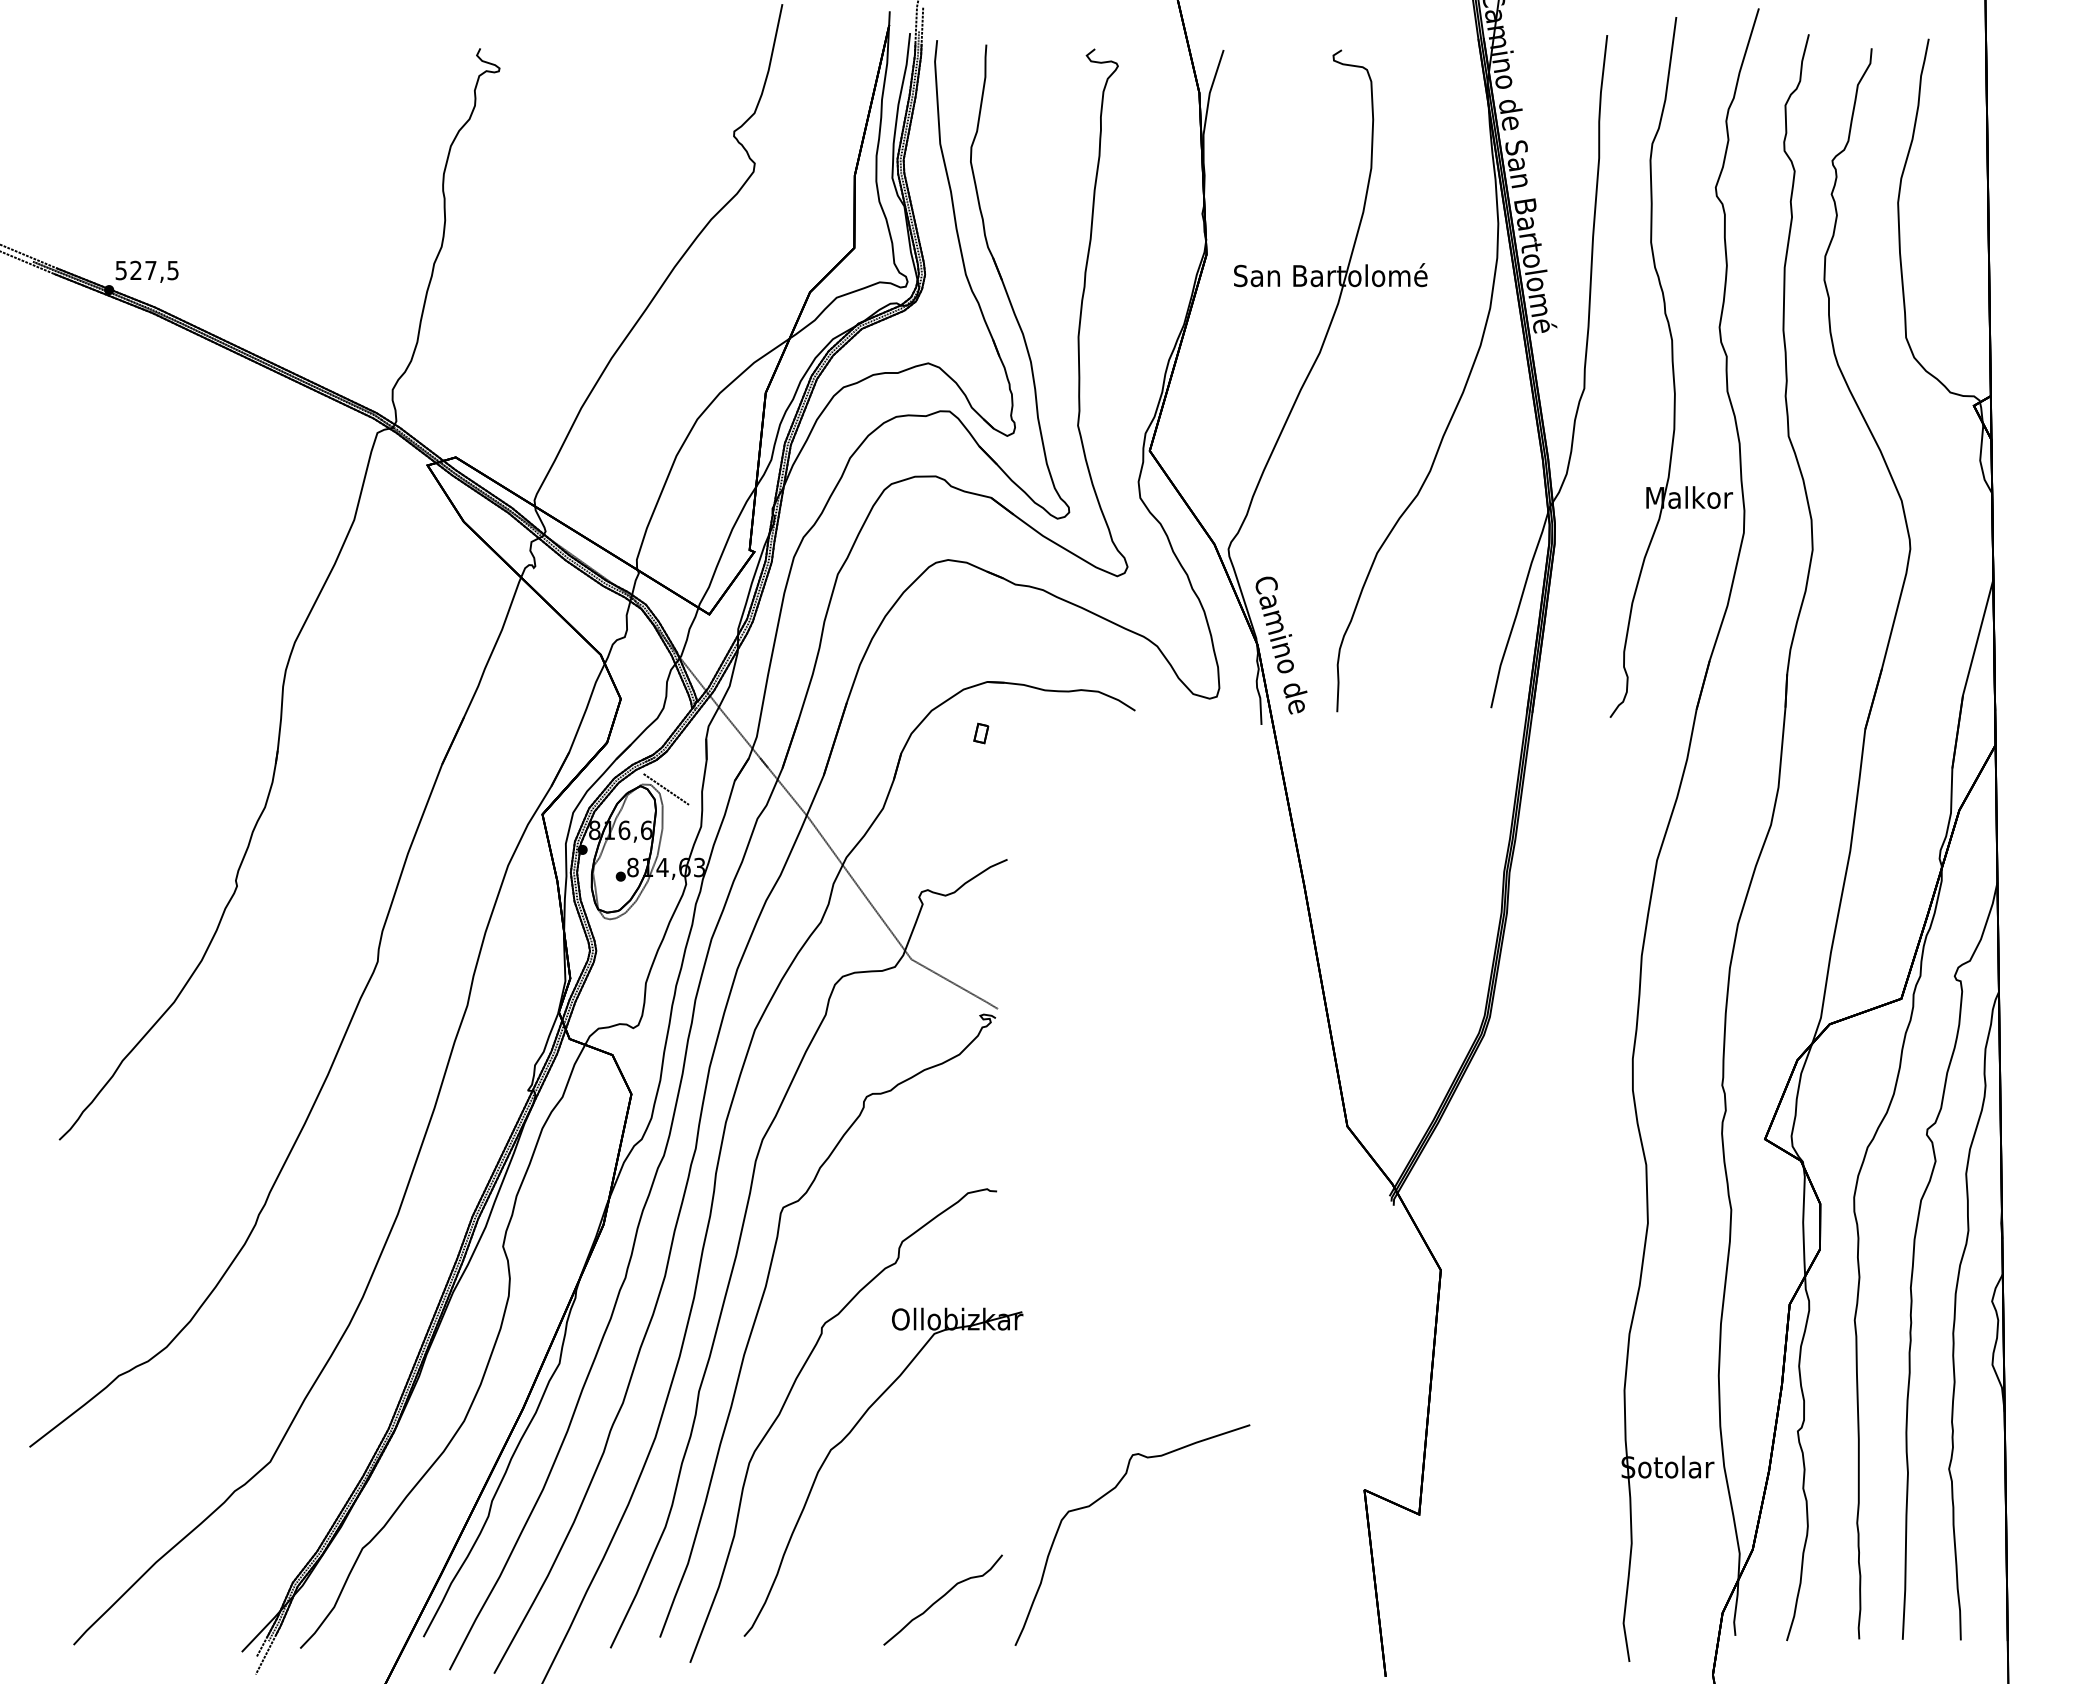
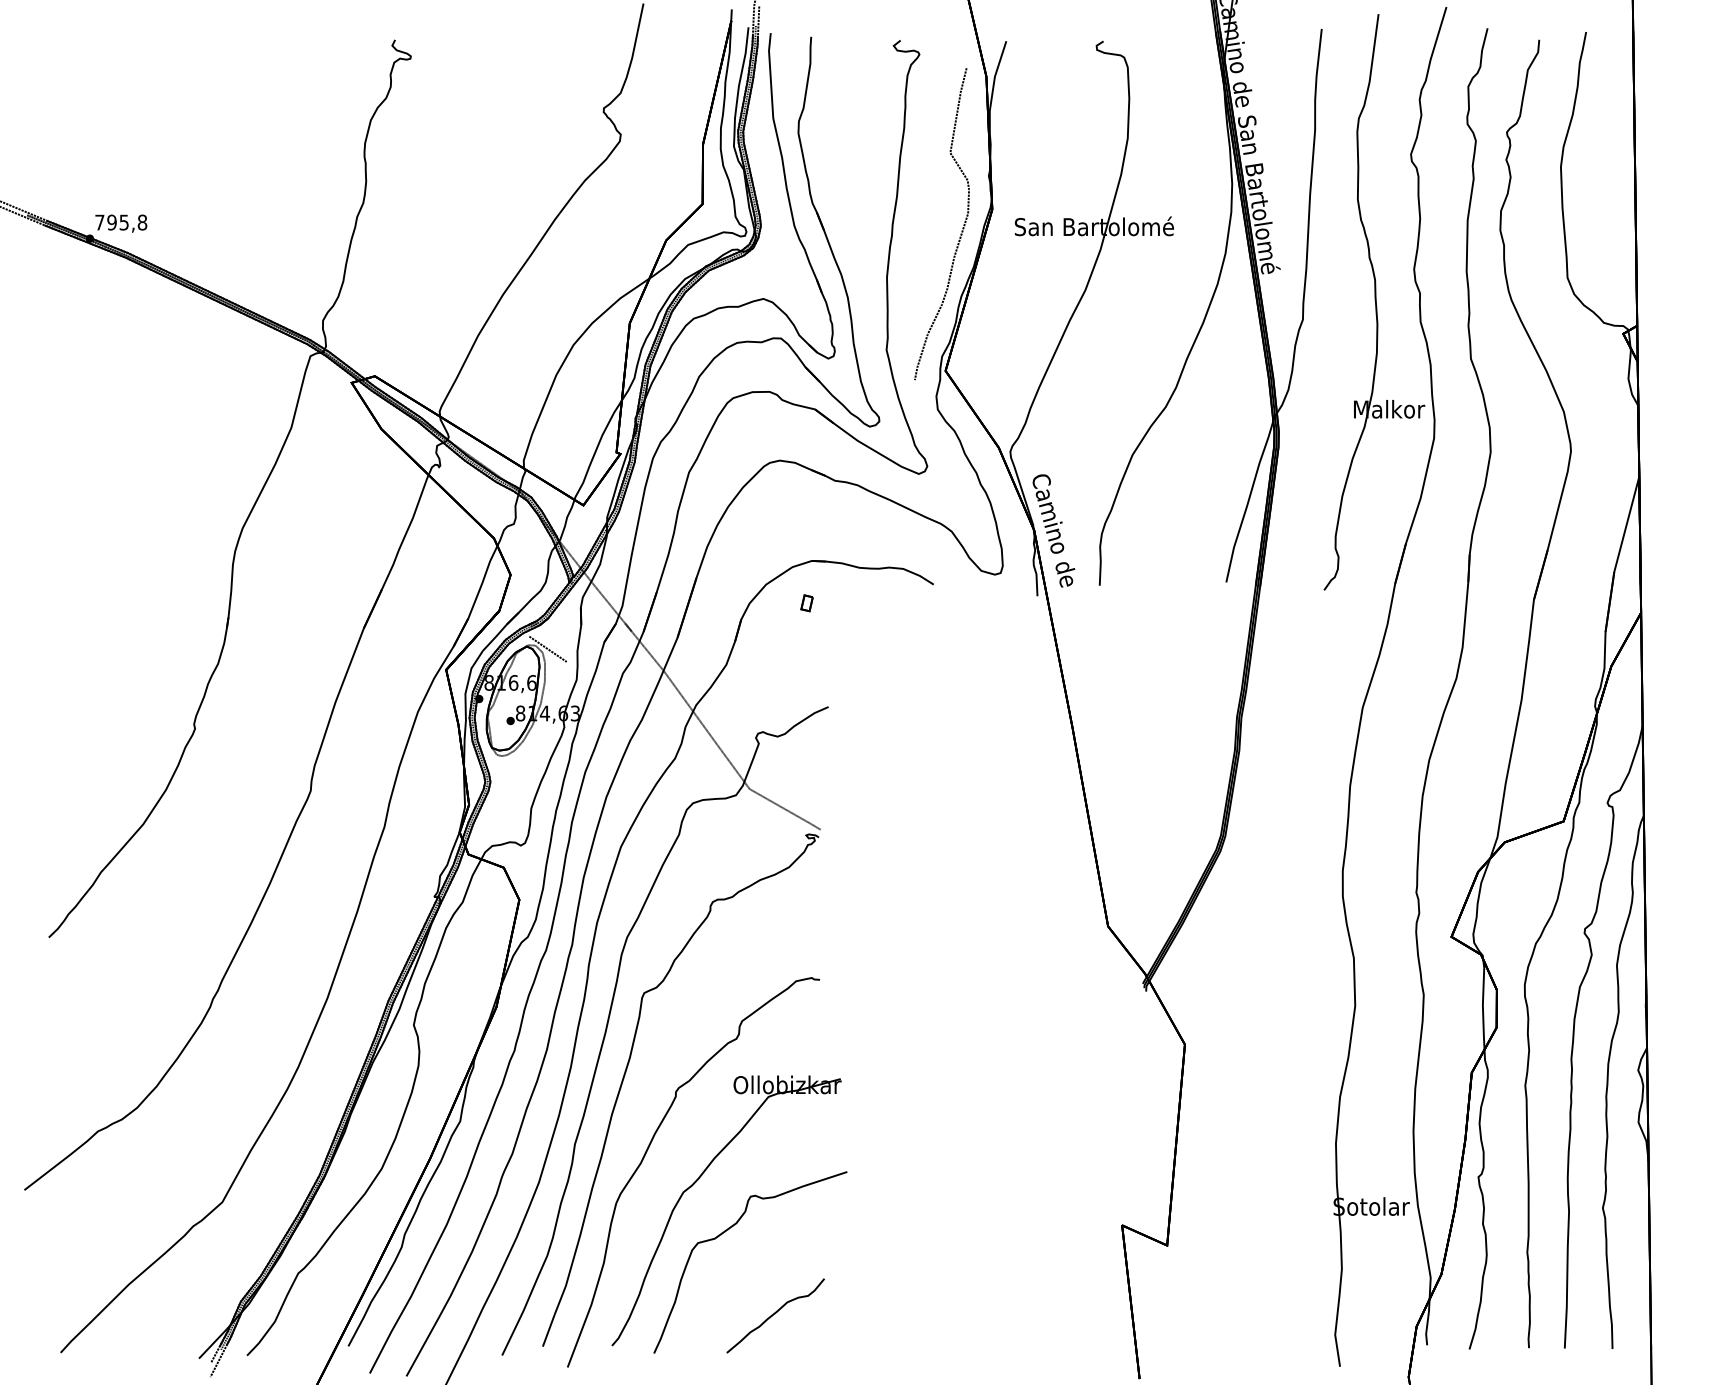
text: (146, 270) -> (120, 222), 527,5 -> 795,8
curve: (1169, 280) -> (961, 230), added
part: (1103, 1497) -> (726, 1231), moved

